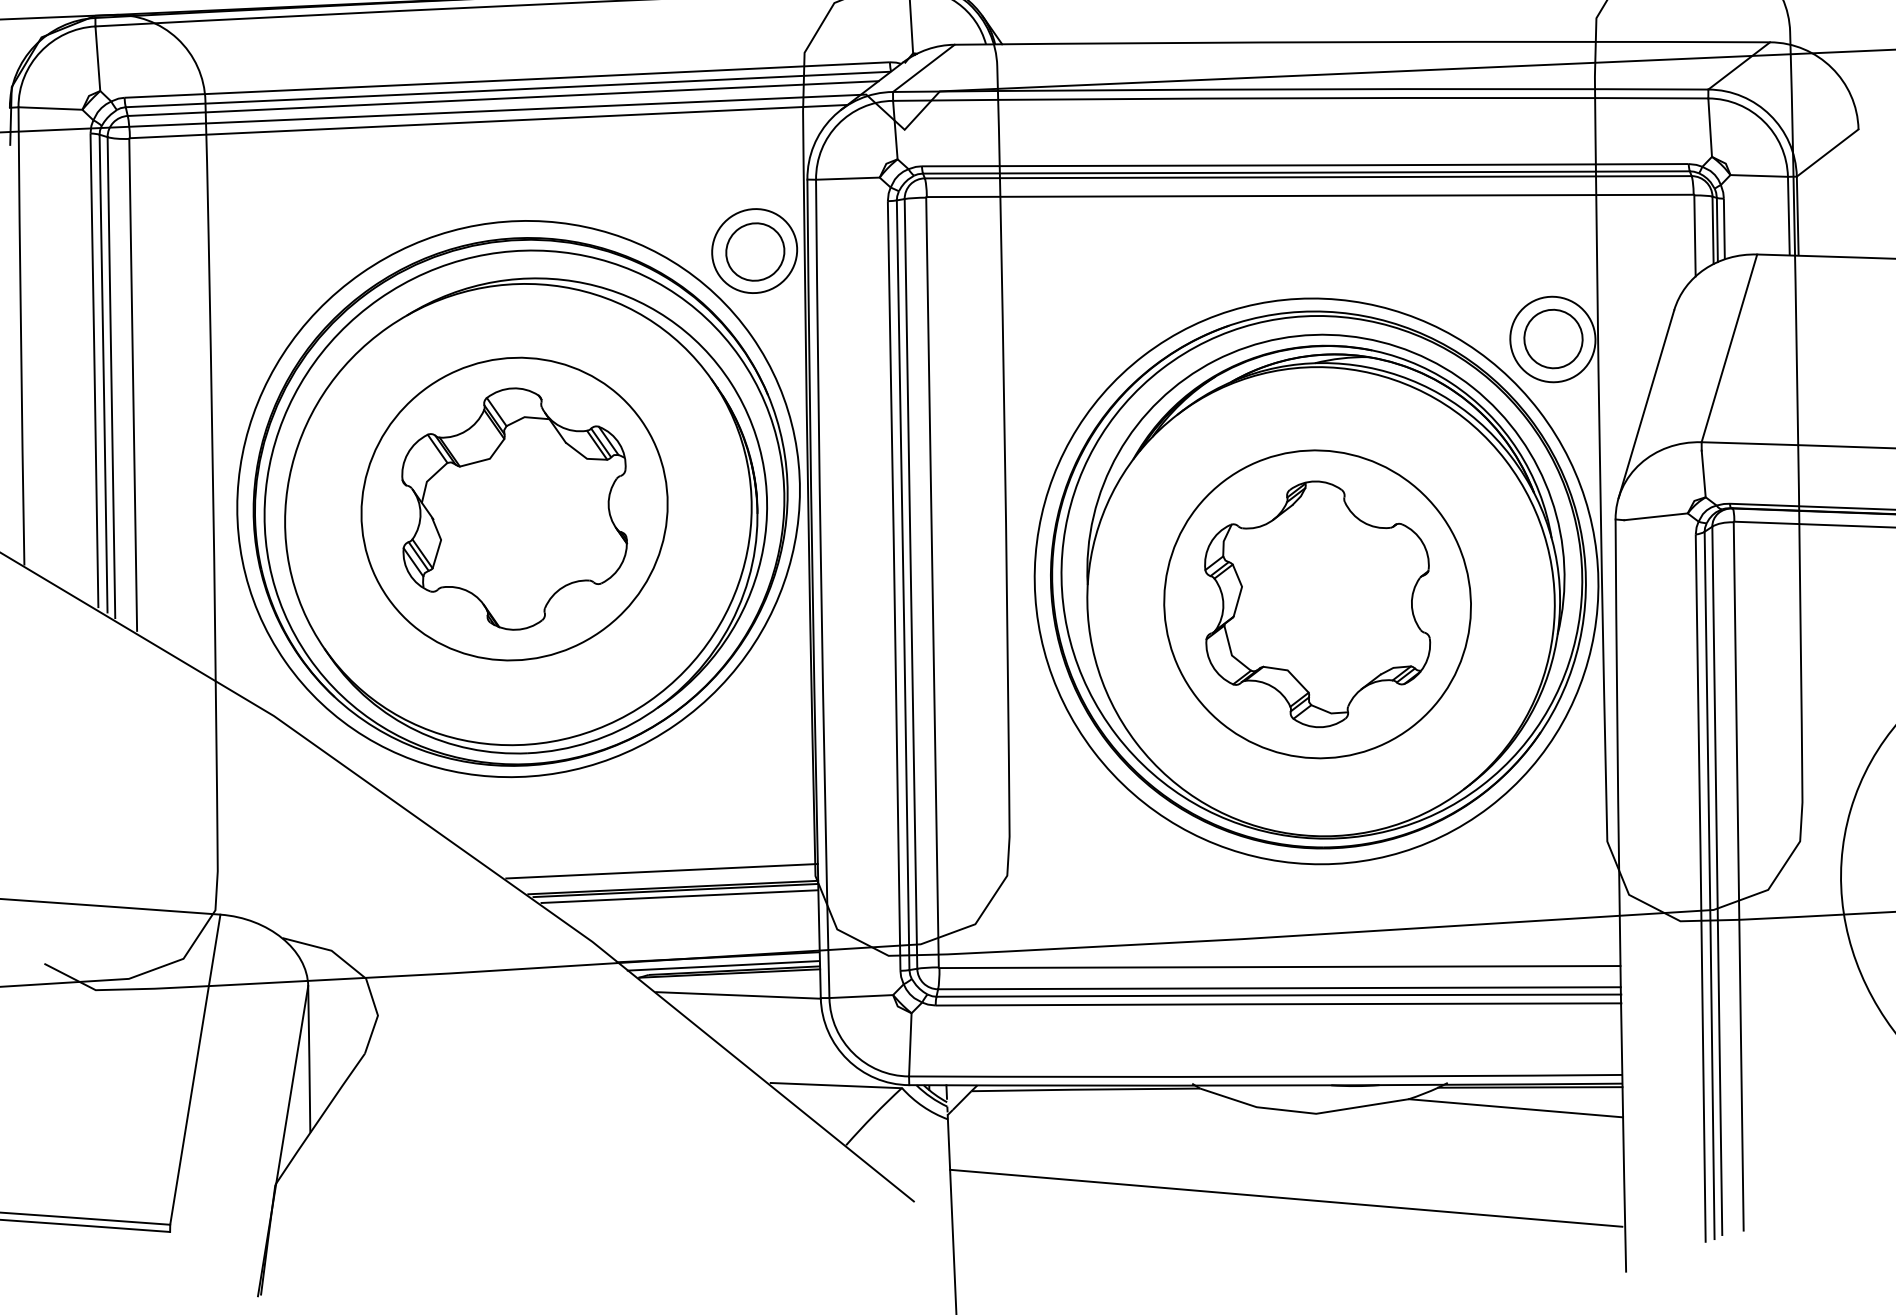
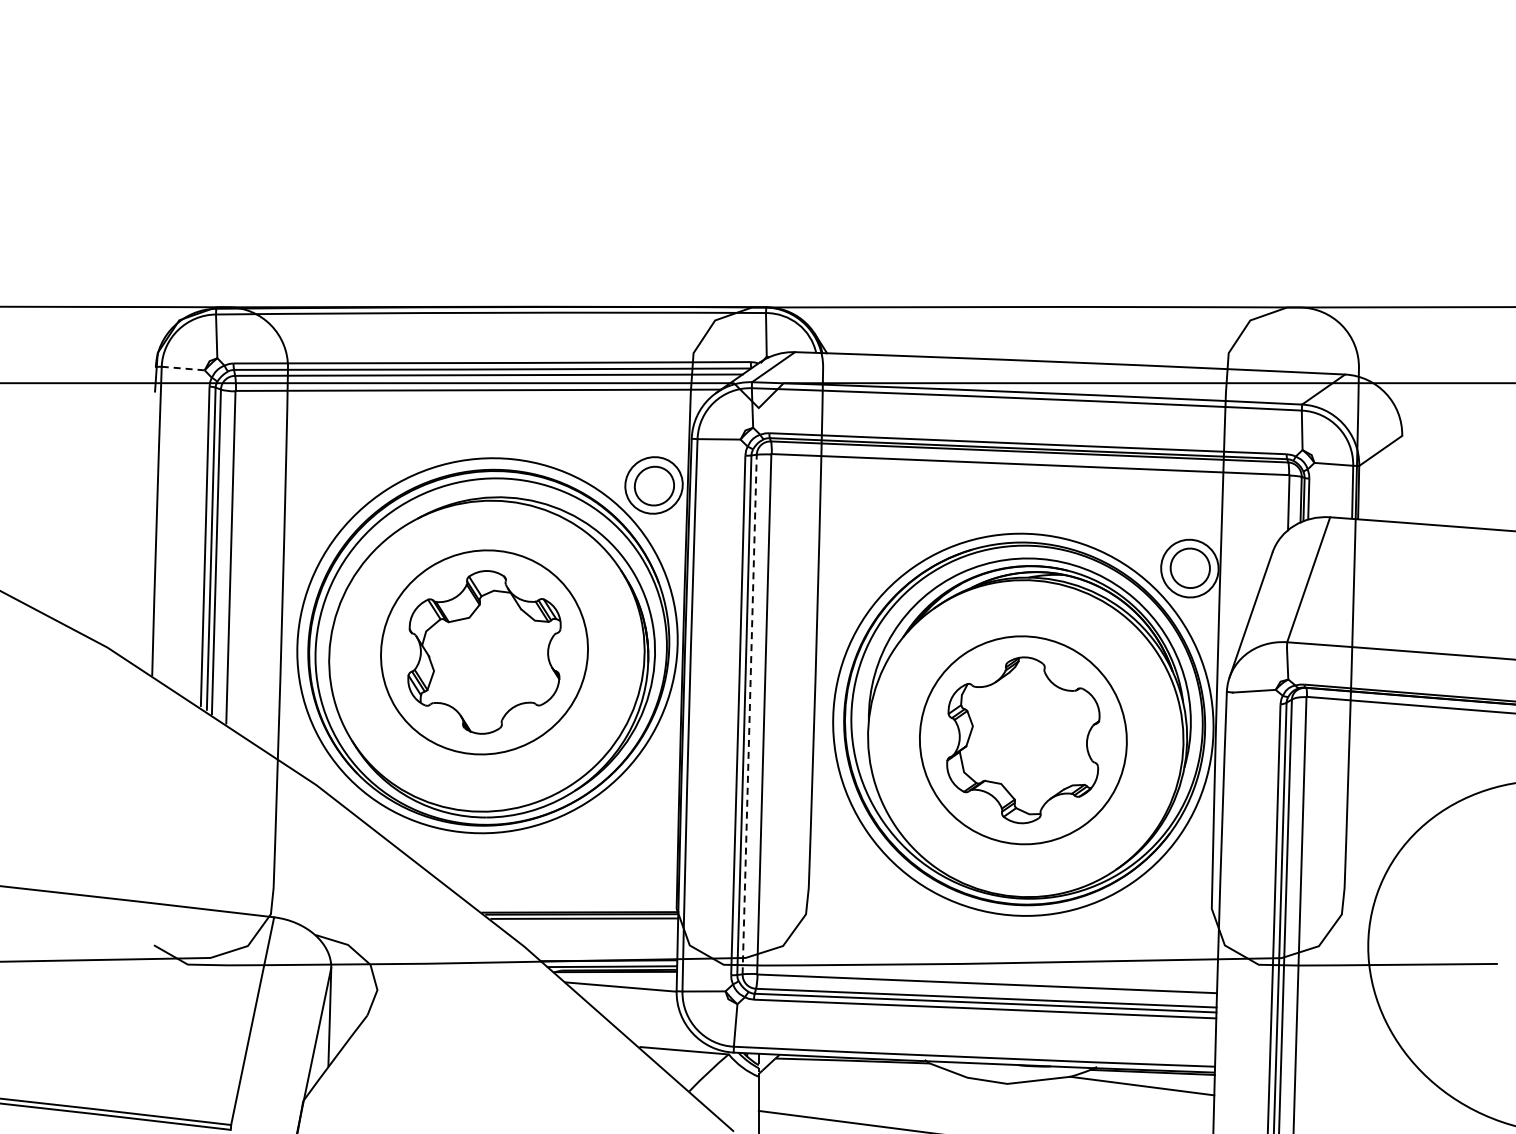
line: (50, 108) -> (183, 368), solid -> dashed
line: (910, 583) -> (749, 714), solid -> dashed
line: (662, 870) -> (573, 900), removed

